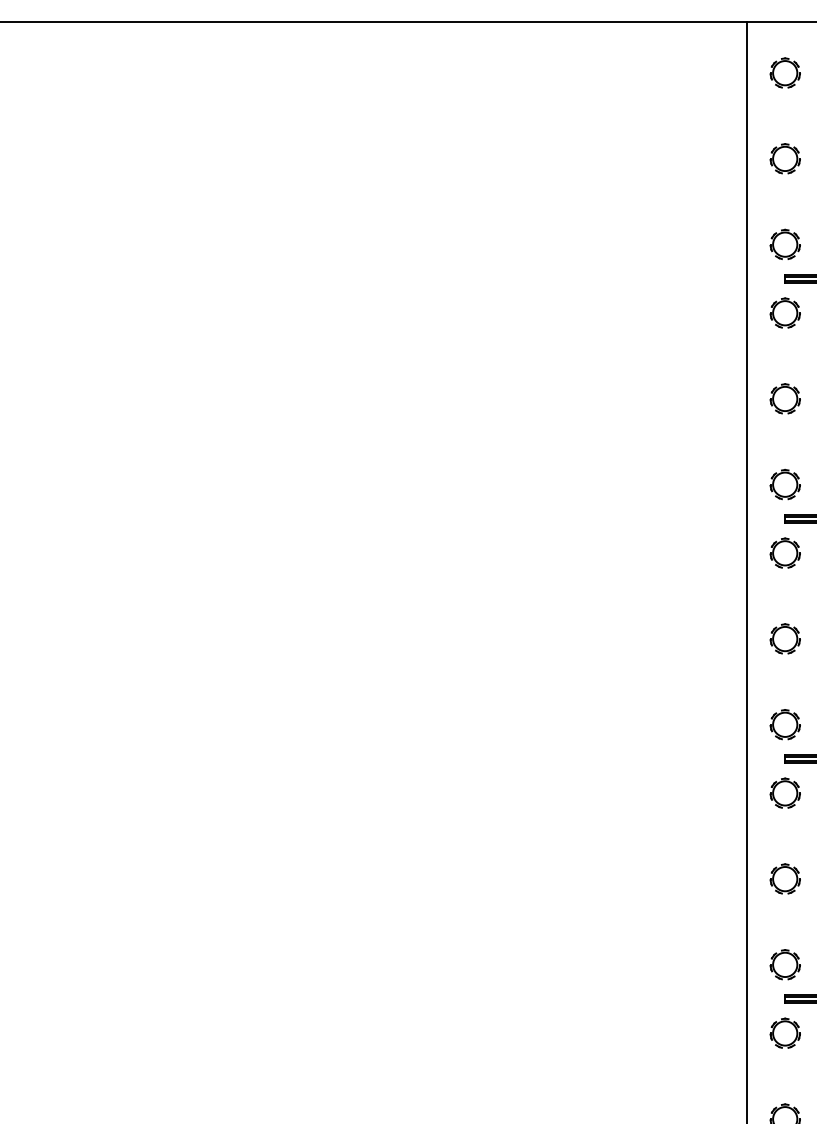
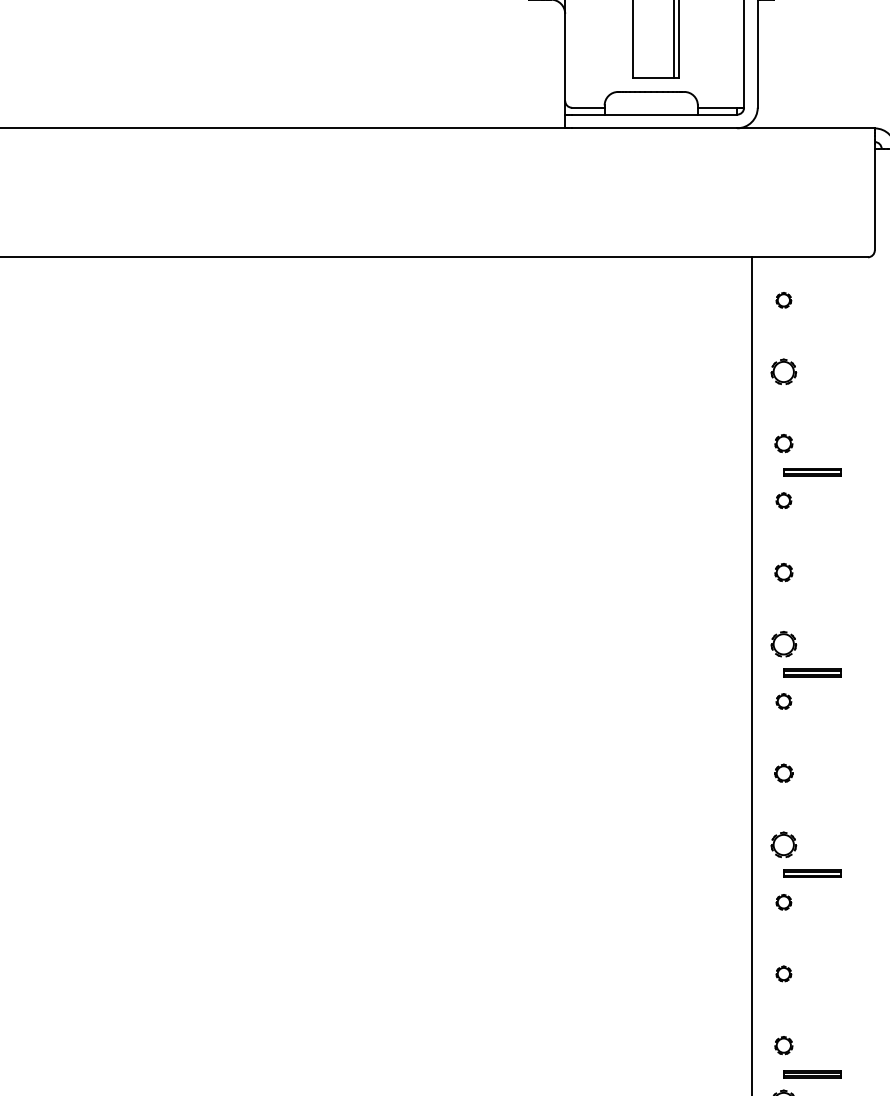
part: (784, 73) -> (783, 300), size x0.6
part: (784, 244) -> (783, 443), size x0.7
part: (784, 312) -> (783, 500), size x0.6
part: (784, 398) -> (783, 572), size x0.7
part: (784, 553) -> (783, 701), size x0.6
part: (784, 639) -> (783, 773), size x0.7
part: (784, 793) -> (783, 902), size x0.6
part: (784, 878) -> (783, 973), size x0.6
part: (784, 964) -> (783, 1045), size x0.7

